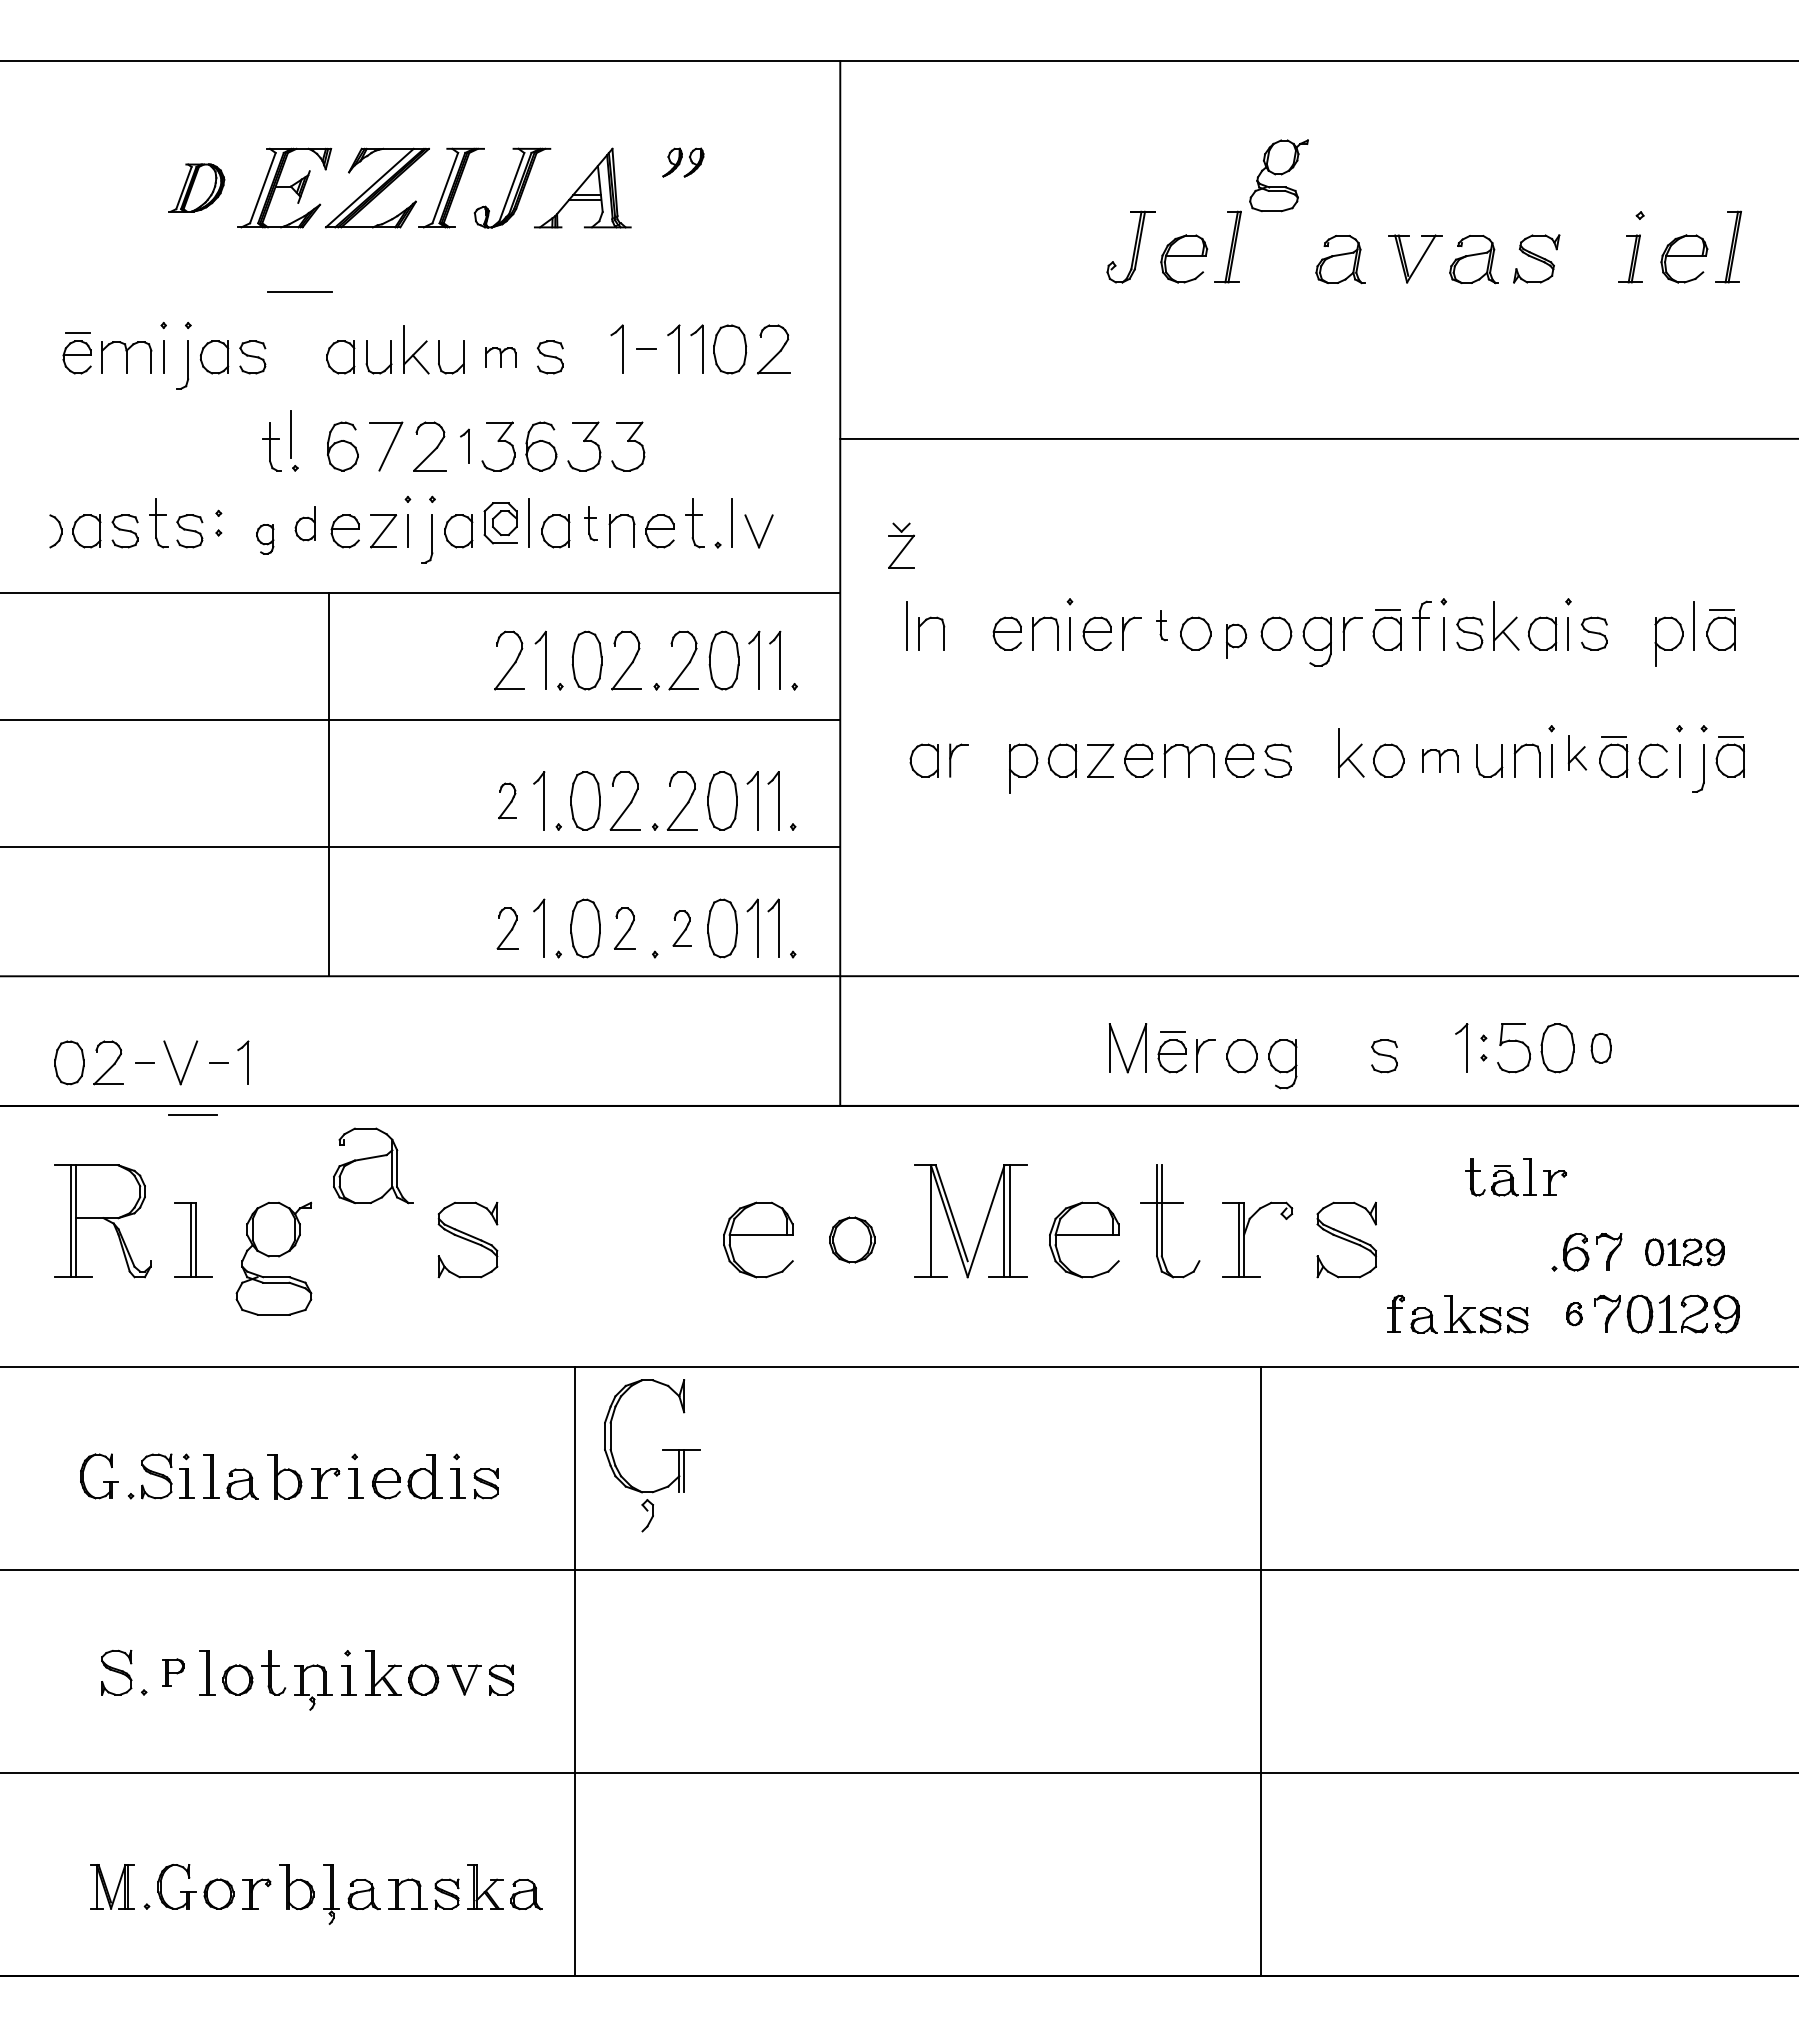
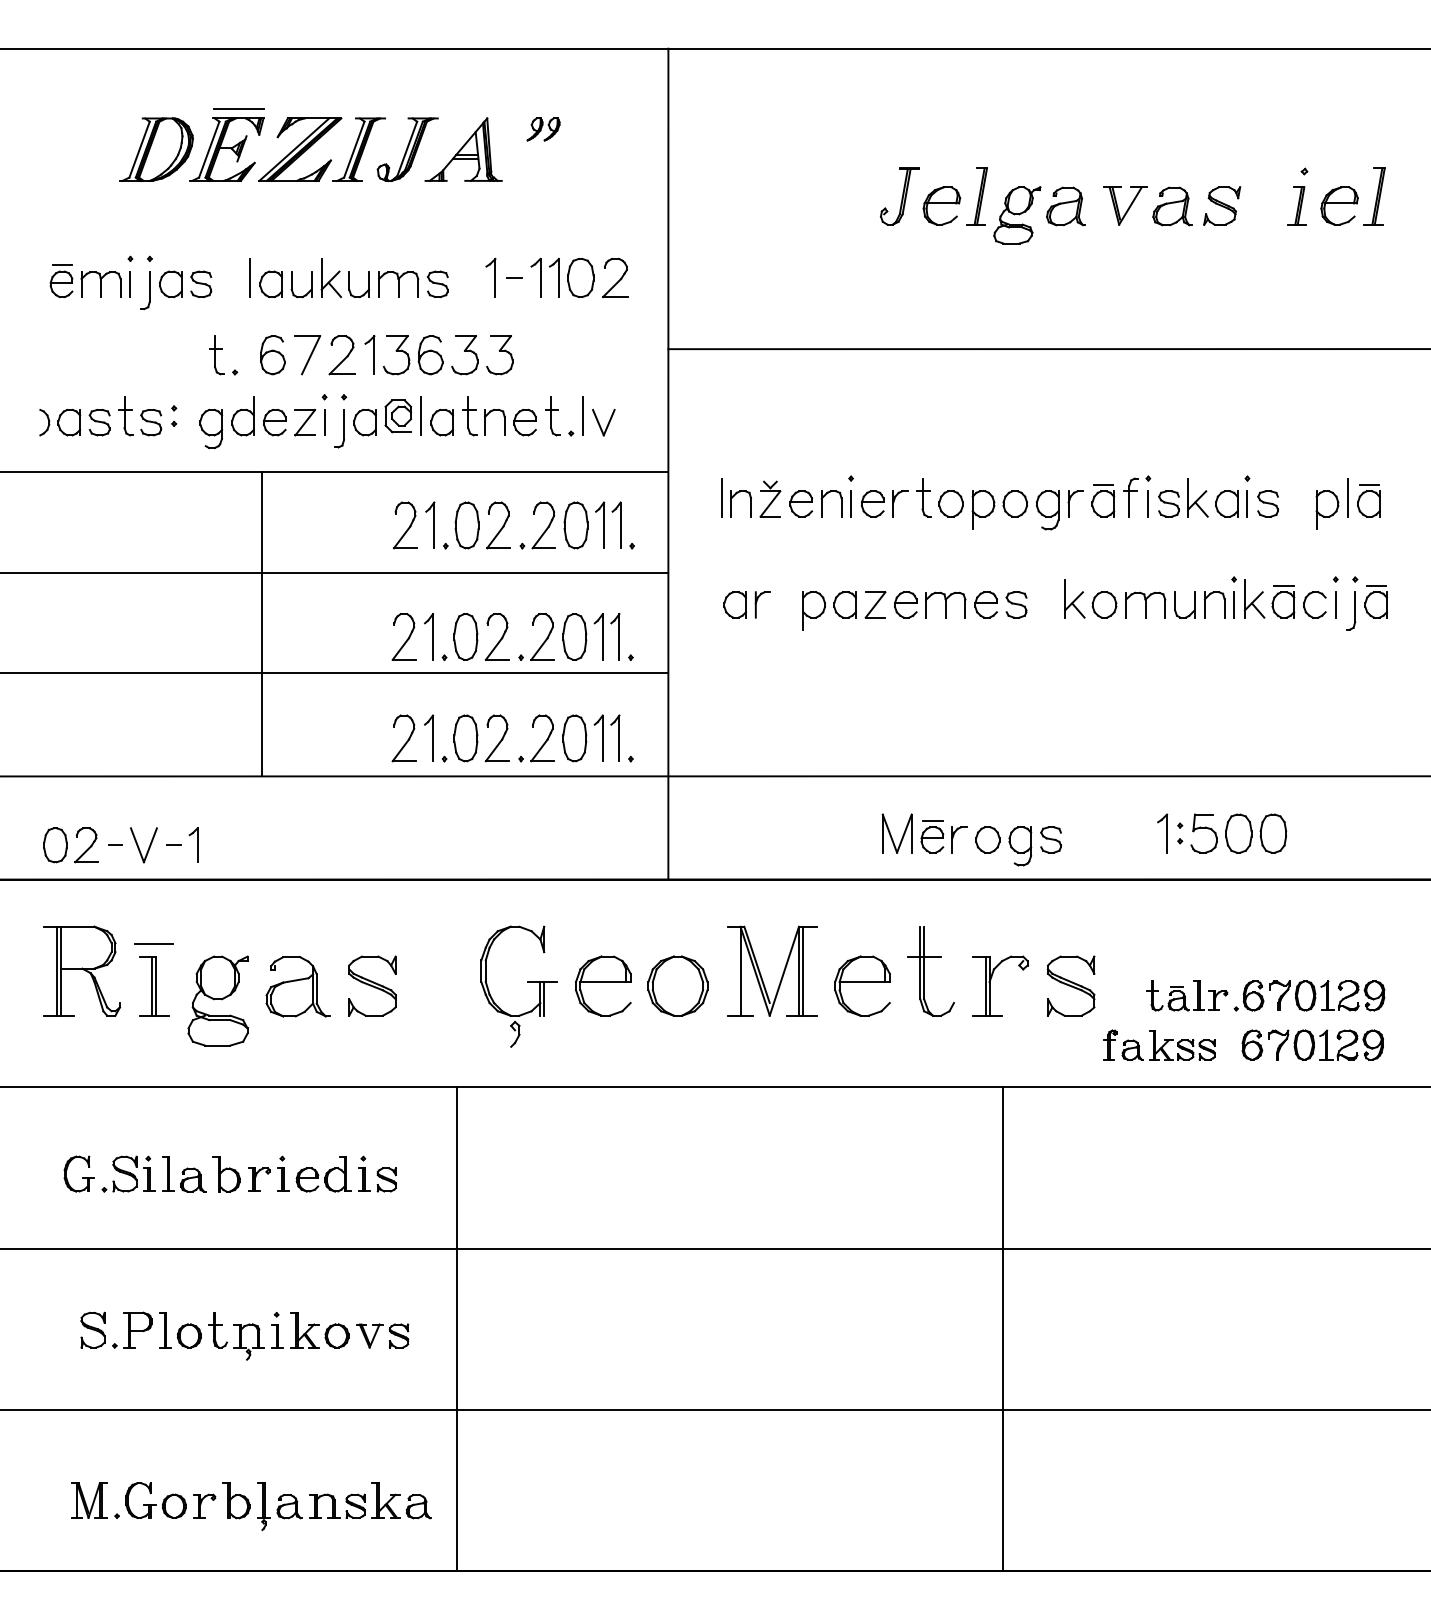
part: (1278, 175) -> (1016, 215), moved
part: (196, 187) -> (156, 149), size x1.67
line: (299, 291) -> (238, 108), moved
part: (500, 357) -> (398, 284), size x1.67
line: (290, 434) -> (249, 278), moved
part: (464, 446) -> (369, 355), size x1.43
part: (304, 523) -> (242, 416), size x1.43
part: (590, 523) -> (469, 416), size x1.43
part: (264, 539) -> (210, 429), size x1.67
part: (901, 545) -> (770, 499), moved
part: (1161, 625) -> (923, 497), size x1.67
part: (1236, 641) -> (983, 510), size x1.43
part: (1577, 752) -> (1254, 598), size x1.43
part: (1439, 760) -> (1144, 604), size x1.43
part: (507, 800) -> (403, 636), size x1.67
part: (507, 928) -> (403, 738), size x1.43
part: (624, 928) -> (496, 738), size x1.43
part: (681, 928) -> (542, 738), size x1.67
part: (1601, 1048) -> (1273, 833), size x1.67
part: (1384, 1056) -> (1051, 840), moved
line: (192, 1114) -> (153, 943), moved
part: (373, 1165) -> (298, 986), moved
part: (1515, 1177) -> (1187, 996), moved
part: (852, 1239) -> (678, 985), size x1.67
part: (1684, 1252) -> (1339, 996), size x1.43
part: (1574, 1313) -> (1252, 1044), size x1.67
part: (662, 1450) -> (527, 982), moved
part: (173, 1672) -> (138, 1330), size x1.67

